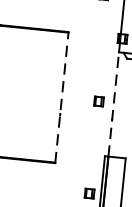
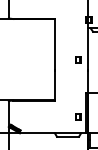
line: (62, 97) -> (55, 59), dashed -> solid
line: (113, 104) -> (87, 60), dashed -> solid

